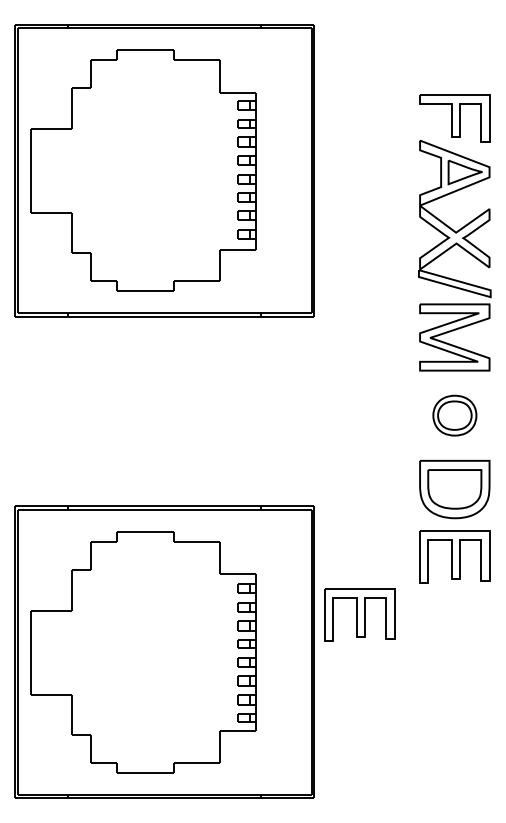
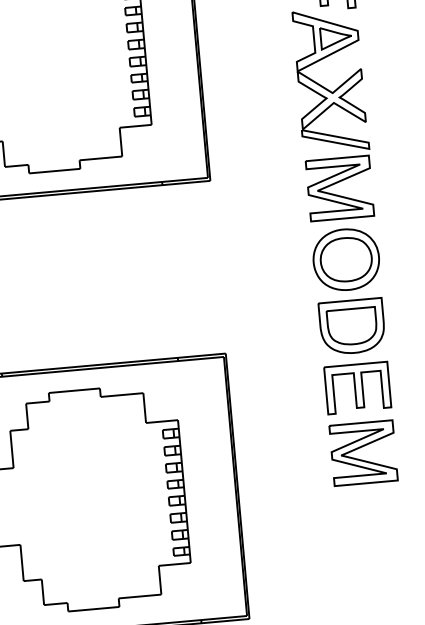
part: (454, 415) -> (346, 259), size x1.67
part: (359, 614) -> (275, 448), removed
part: (453, 622) -> (361, 447), added

